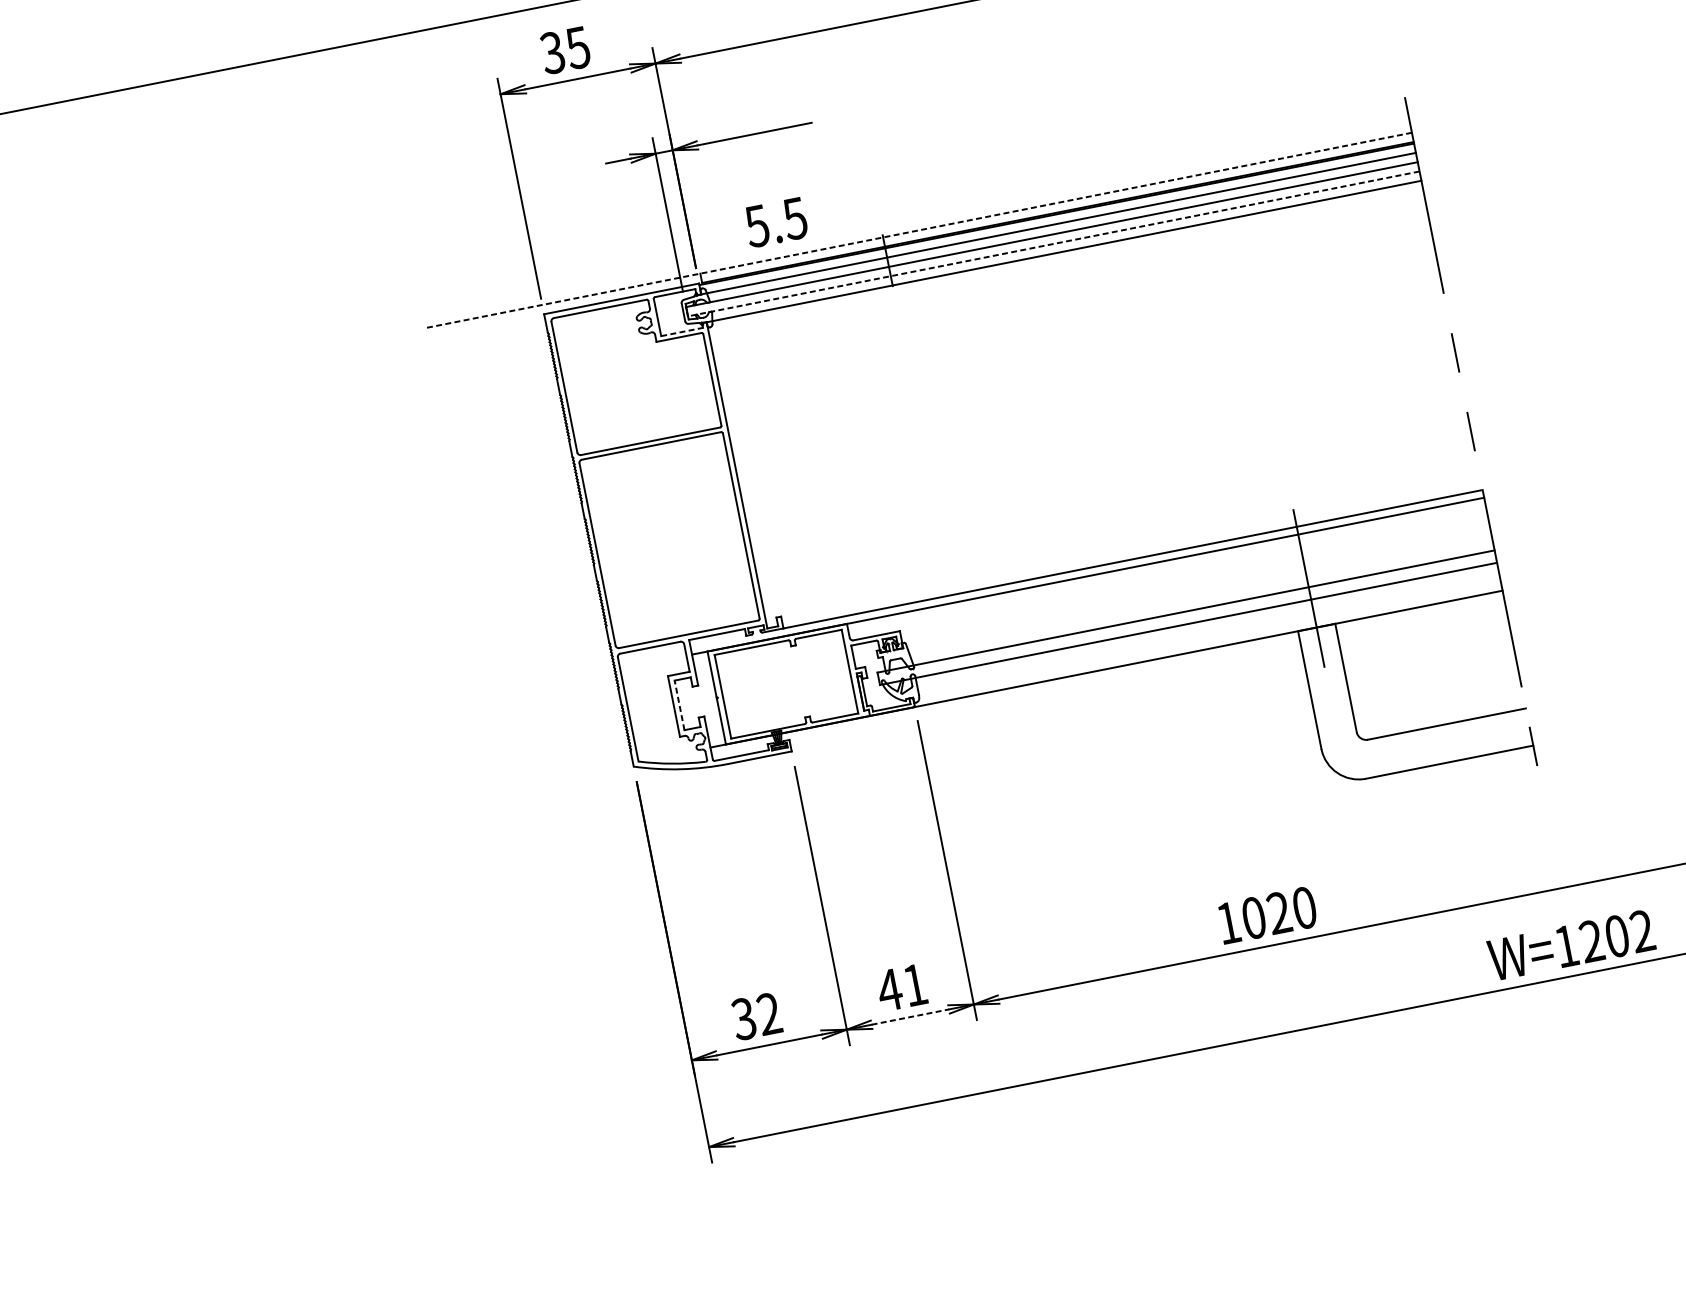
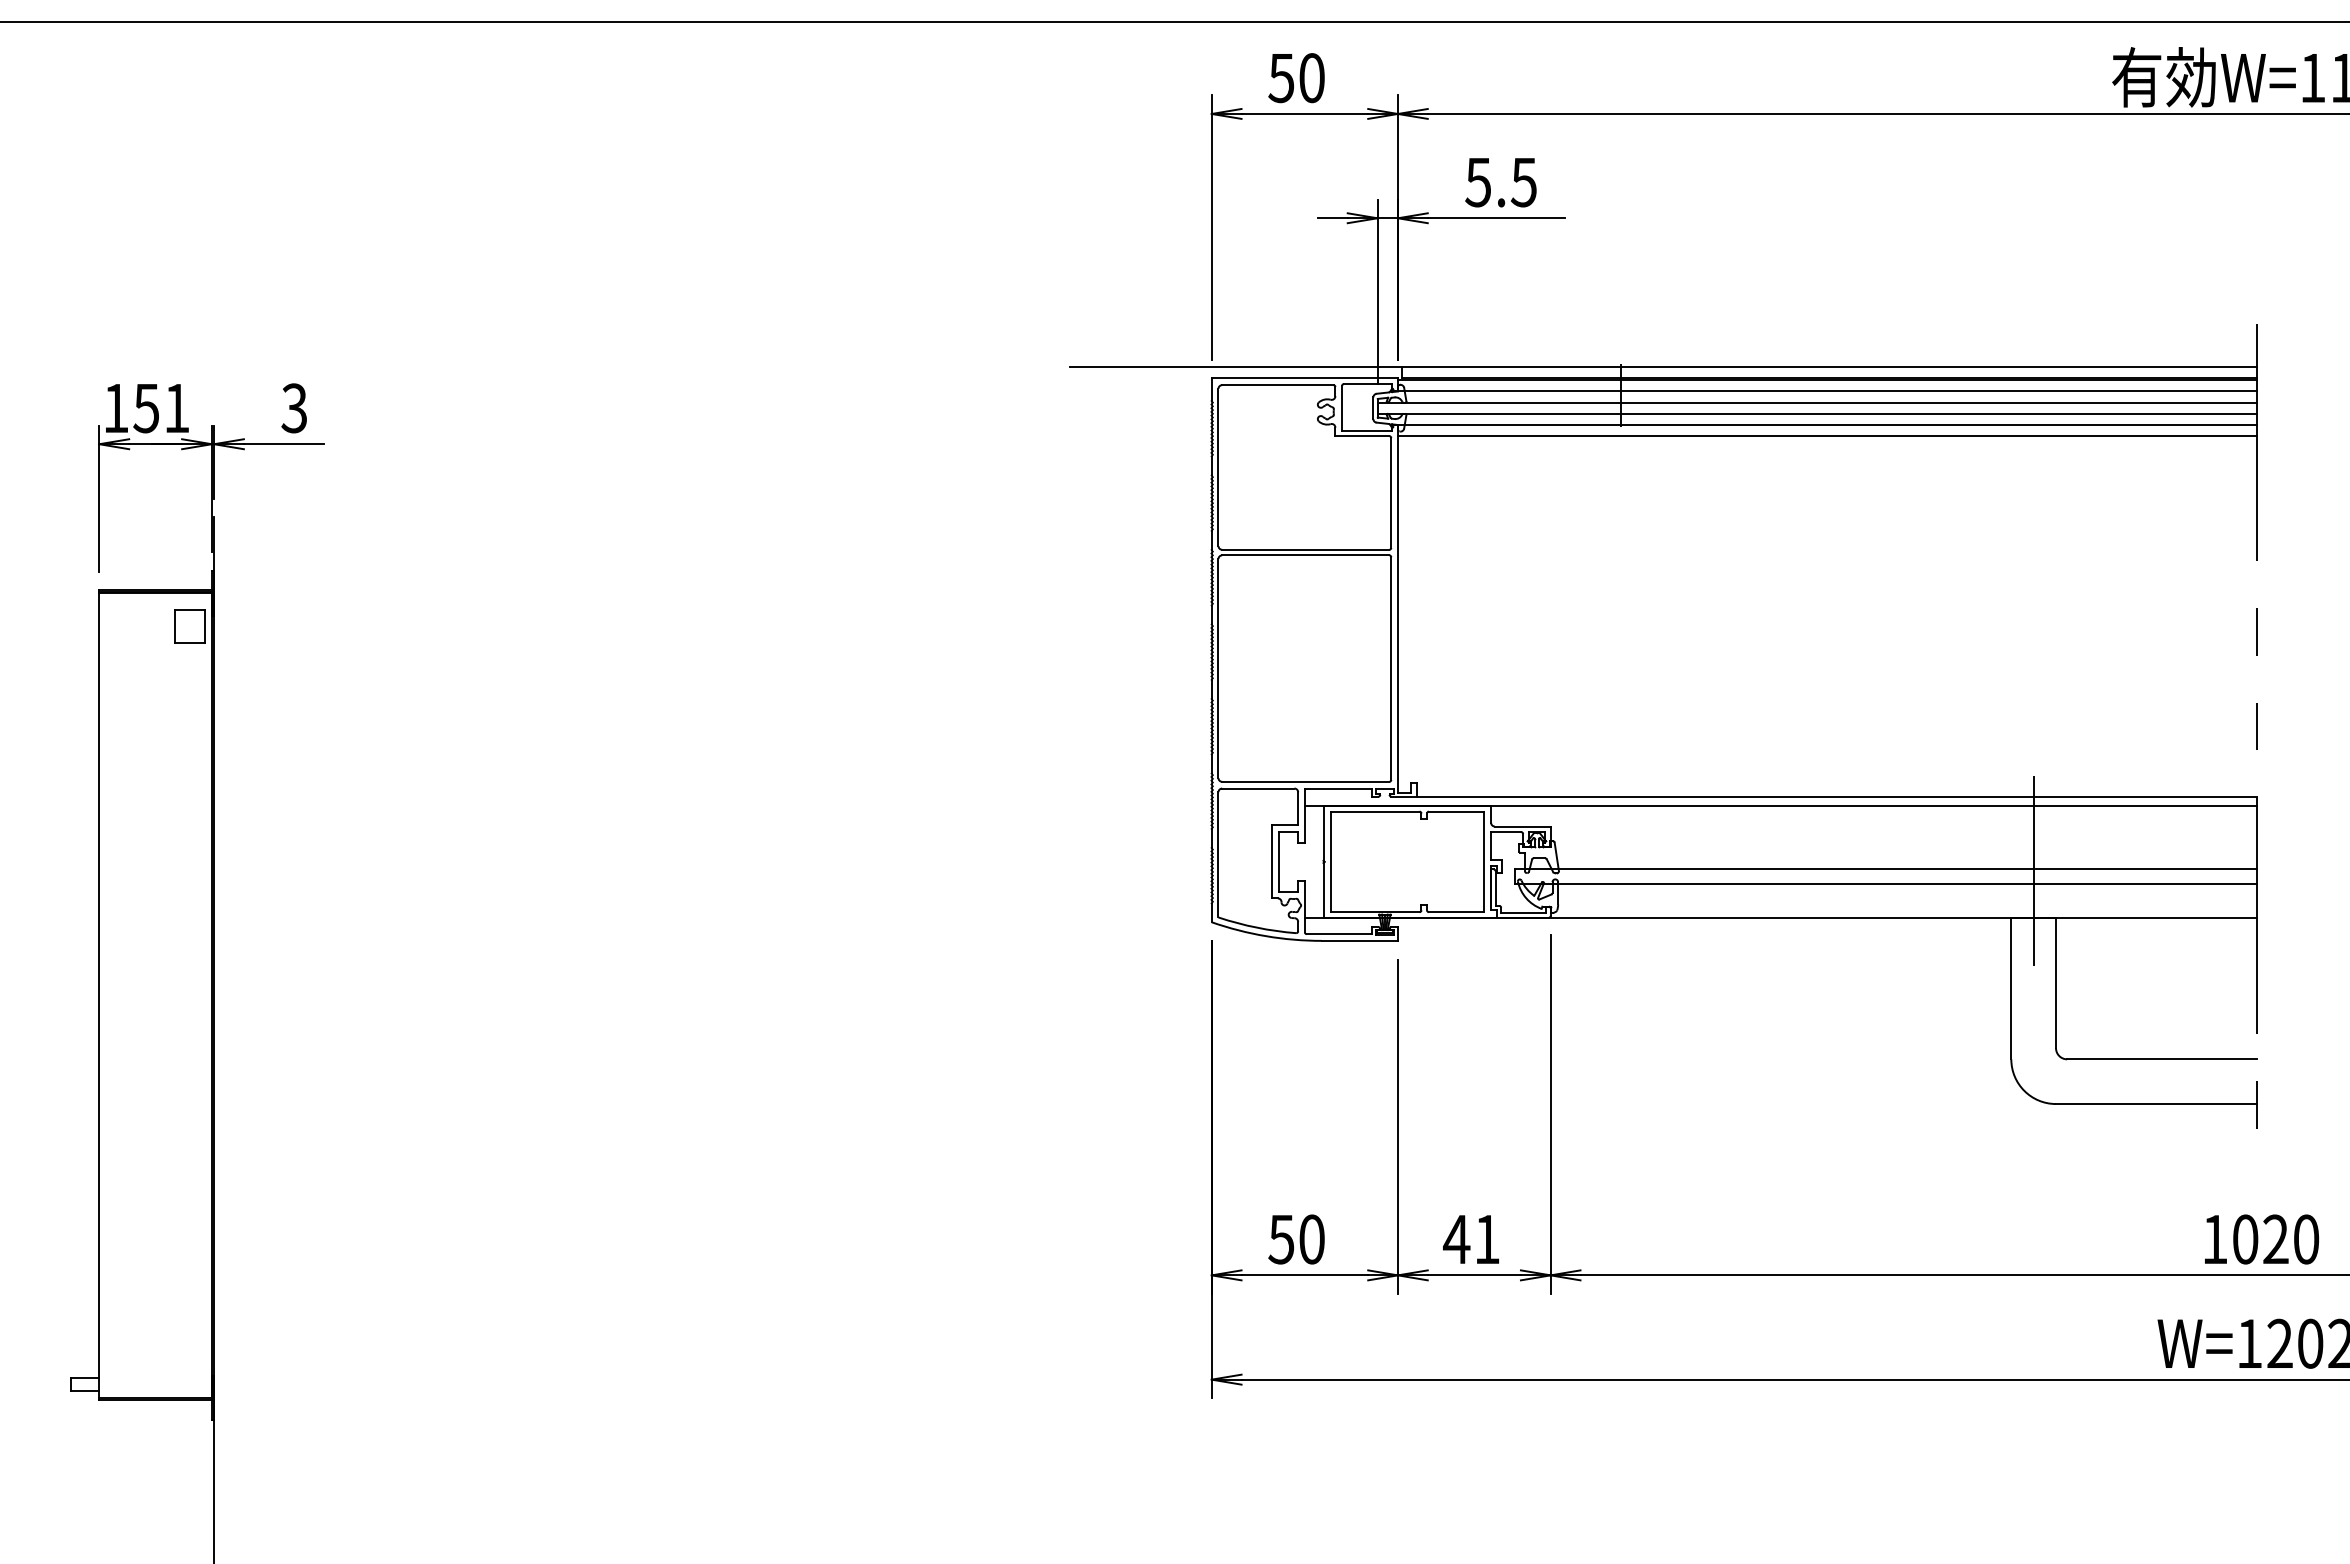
text: (565, 50) -> (1296, 78), 35 -> 50
text: (775, 222) -> (1500, 182), moved
line: (918, 230) -> (1663, 367), dashed -> solid
line: (1053, 243) -> (1817, 413), dashed -> solid
line: (1065, 261) -> (1827, 436), added
line: (682, 331) -> (1367, 430), dashed -> solid
line: (679, 705) -> (1278, 861), dashed -> solid
text: (1268, 915) -> (2262, 1239), moved
text: (756, 1016) -> (1296, 1239), 32 -> 50
line: (910, 1017) -> (1474, 1275), dashed -> solid

